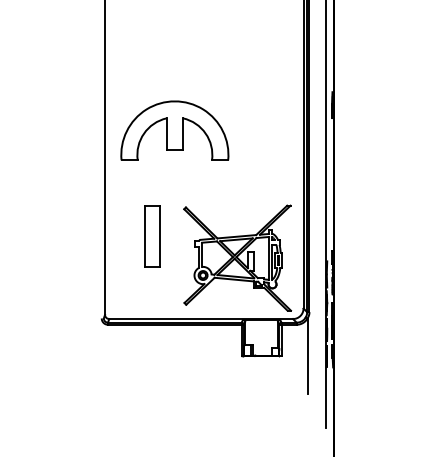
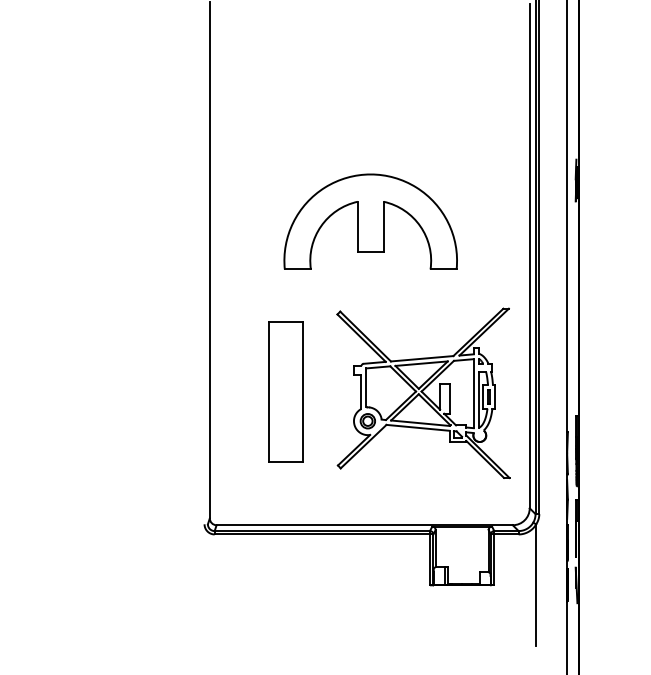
part: (174, 130) -> (370, 221), moved
part: (152, 236) -> (286, 392), size x1.43
part: (237, 257) -> (423, 392), moved

